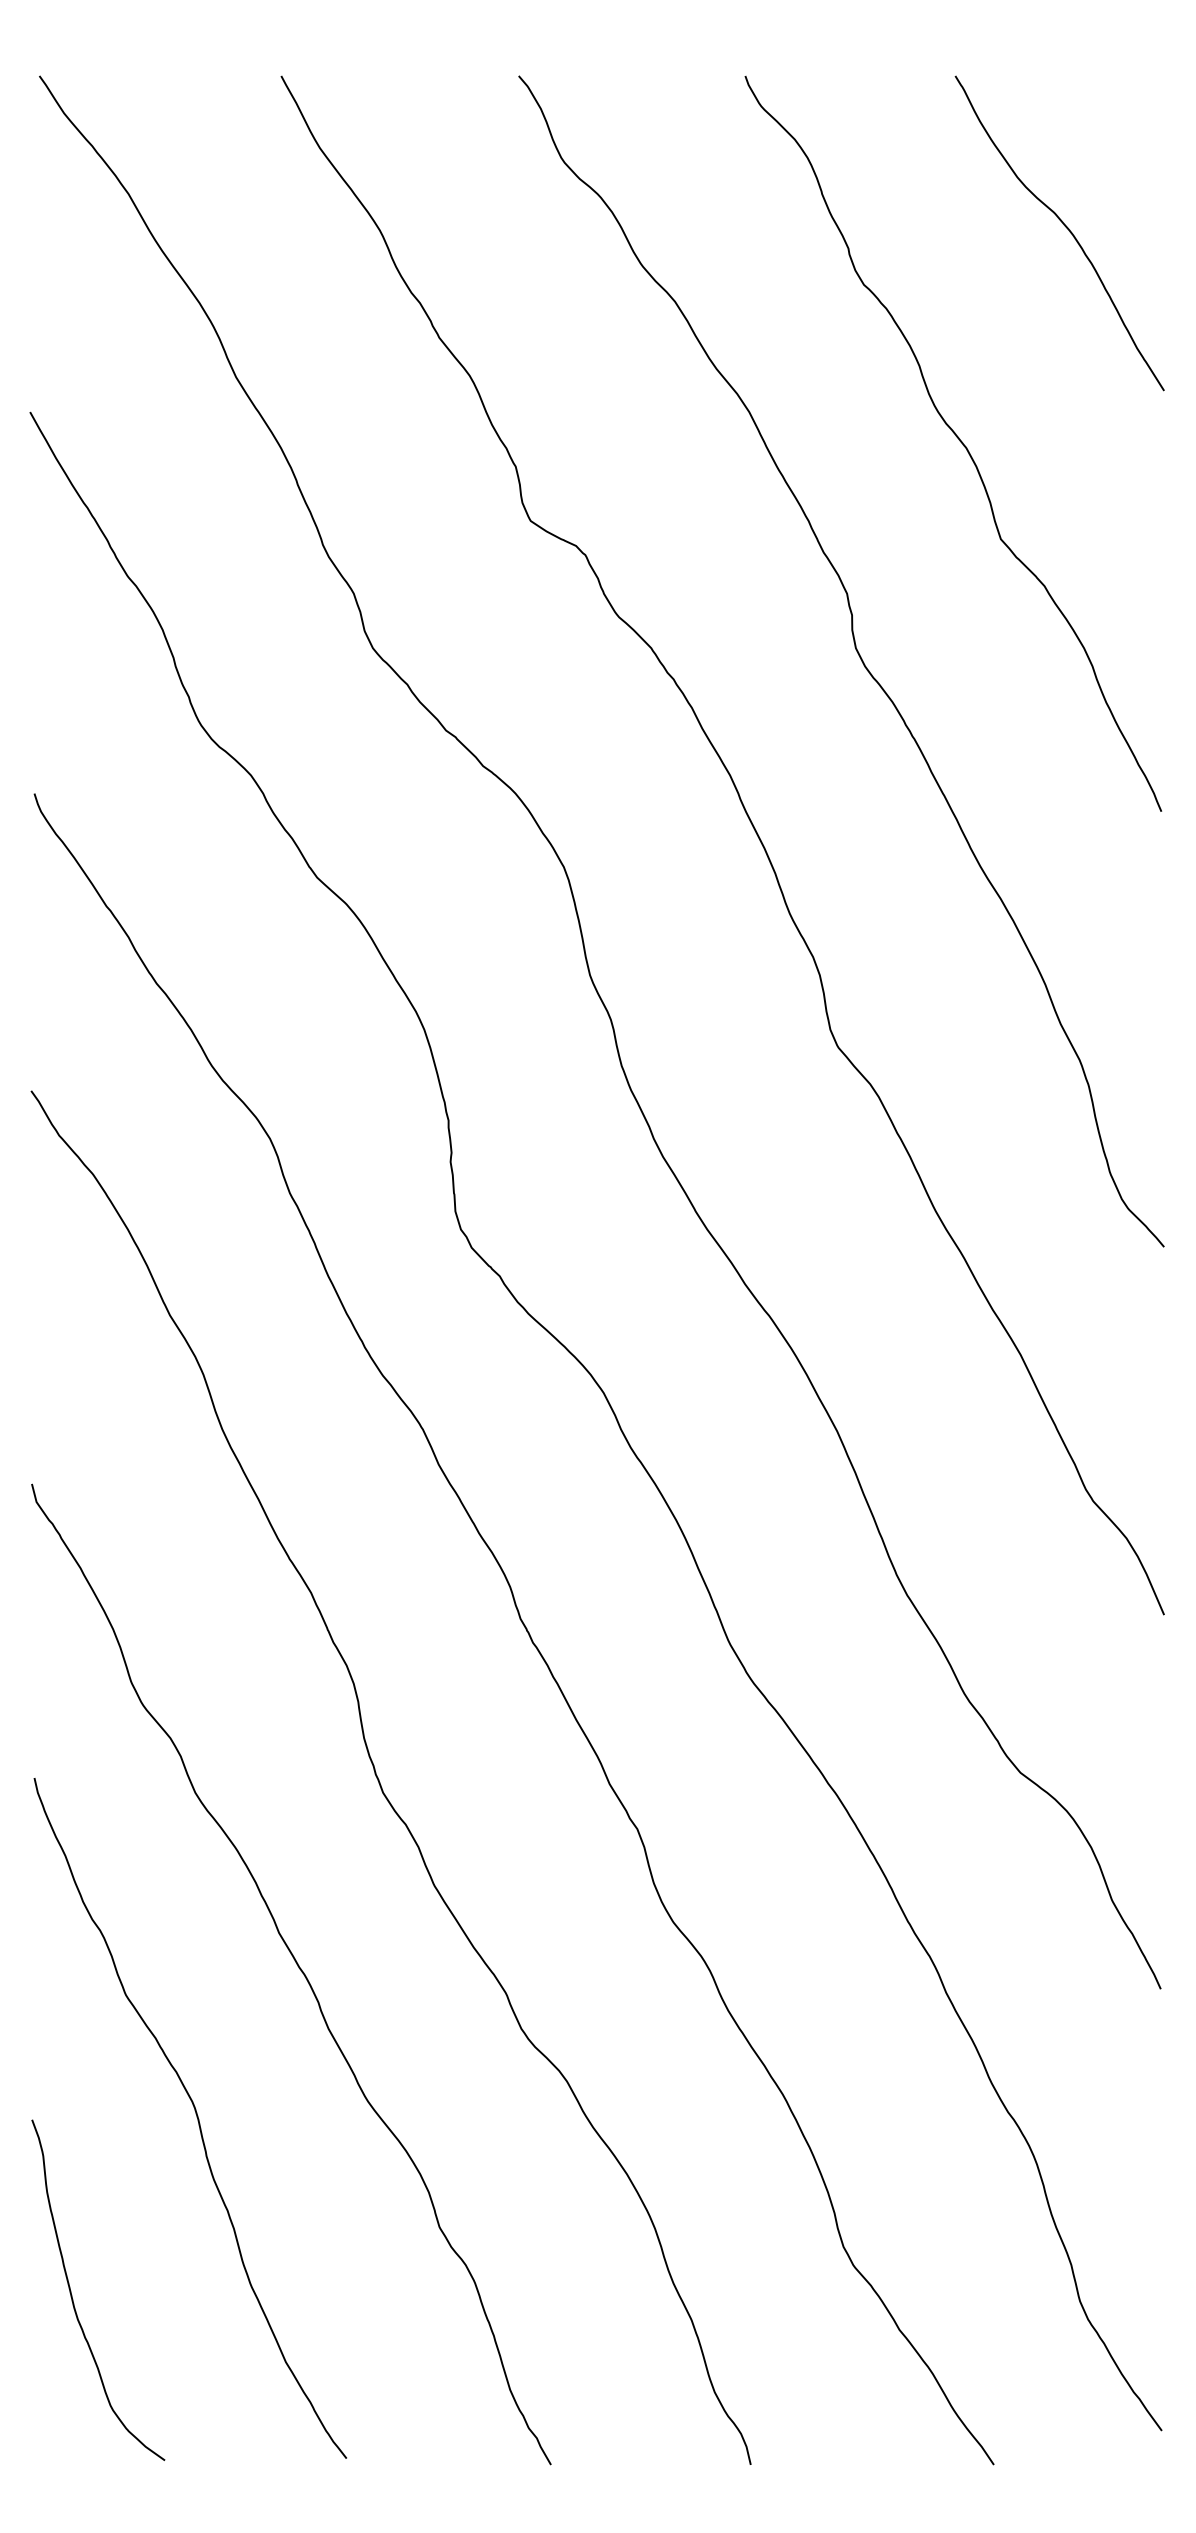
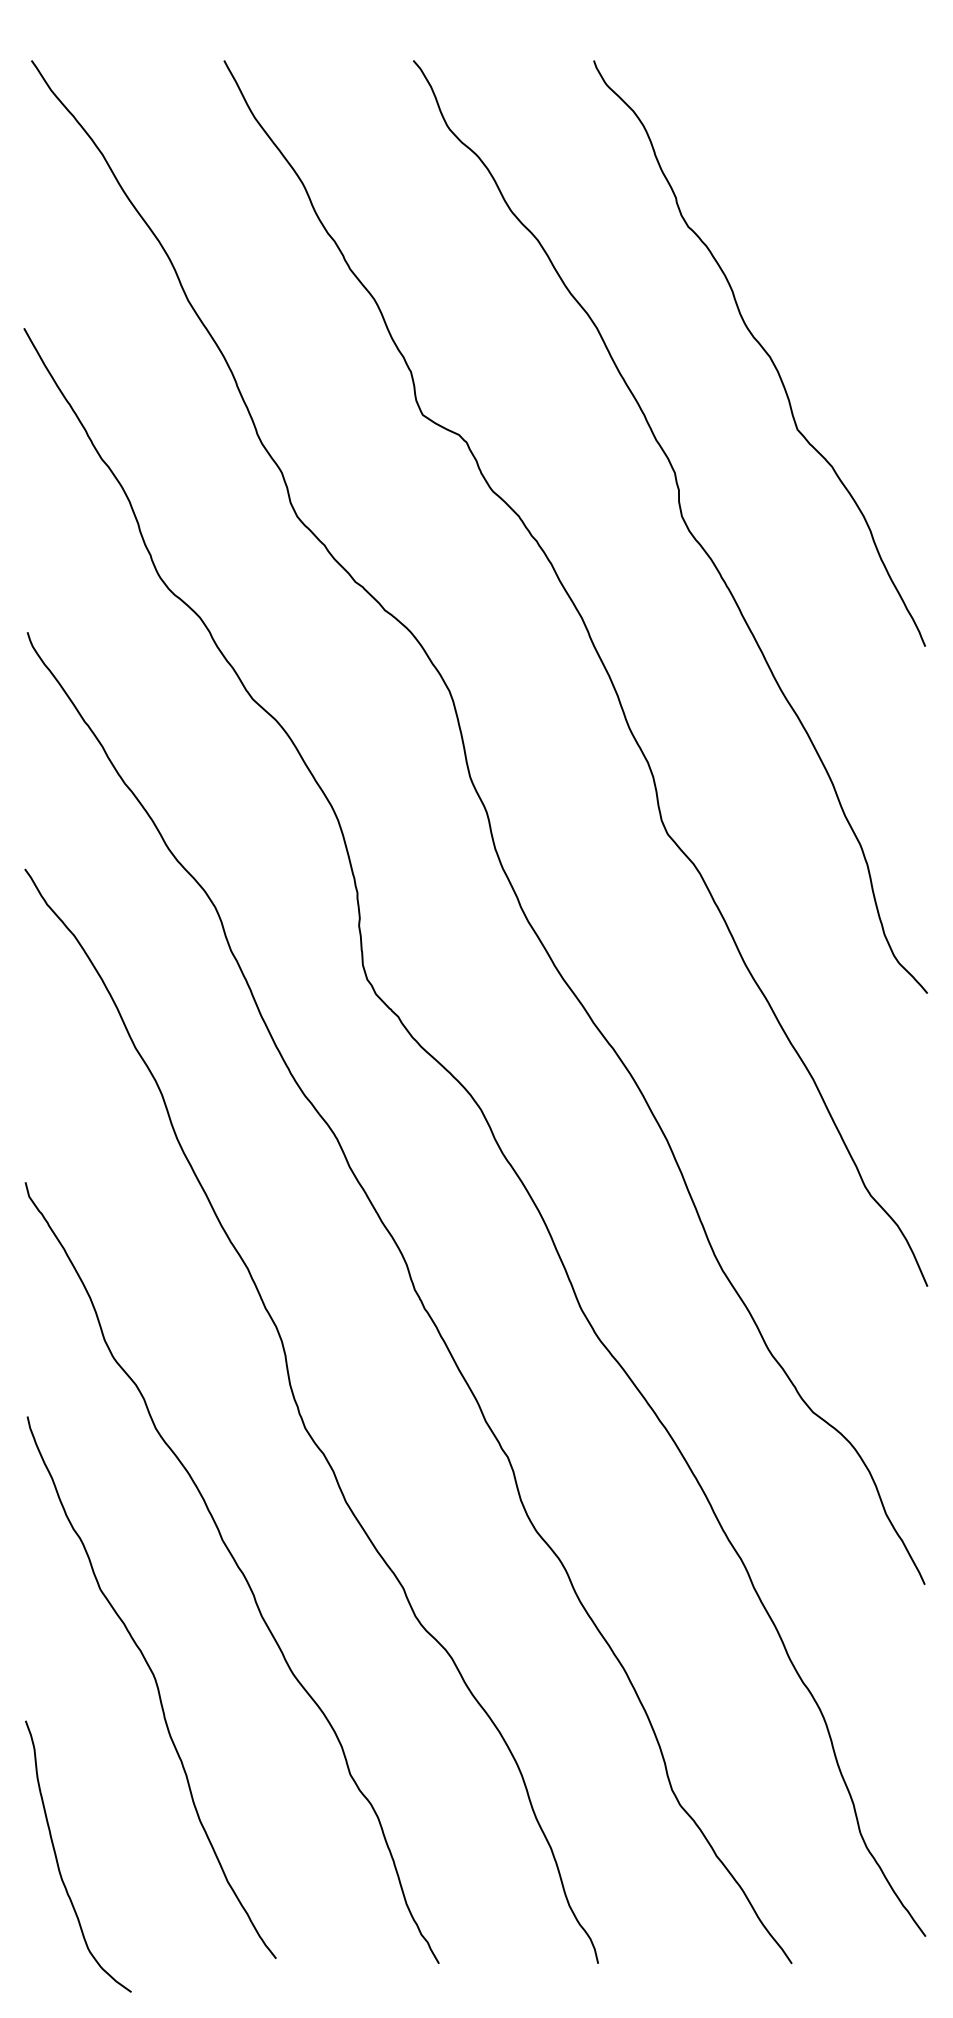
curve: (1066, 229) -> (849, 182), removed
curve: (73, 2297) -> (58, 1862), moved

